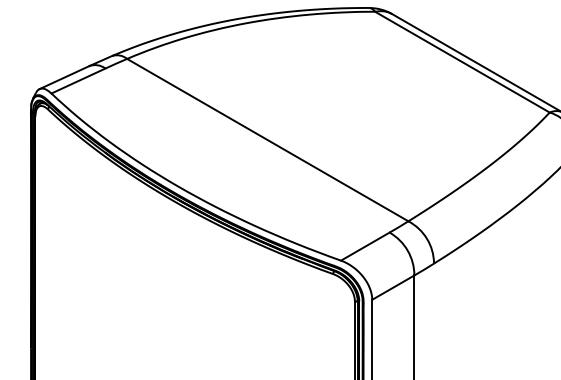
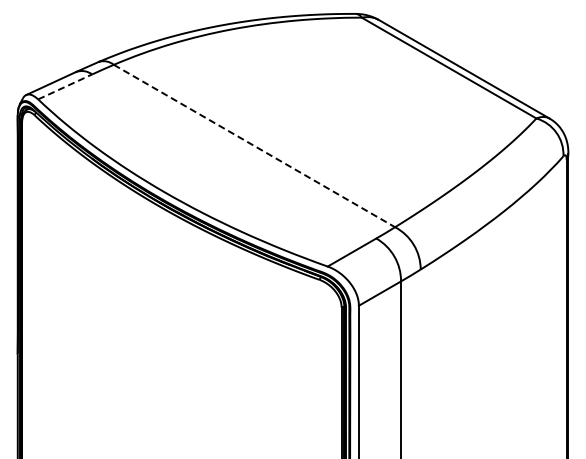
line: (78, 80) -> (65, 86), solid -> dashed
line: (267, 140) -> (254, 146), solid -> dashed

